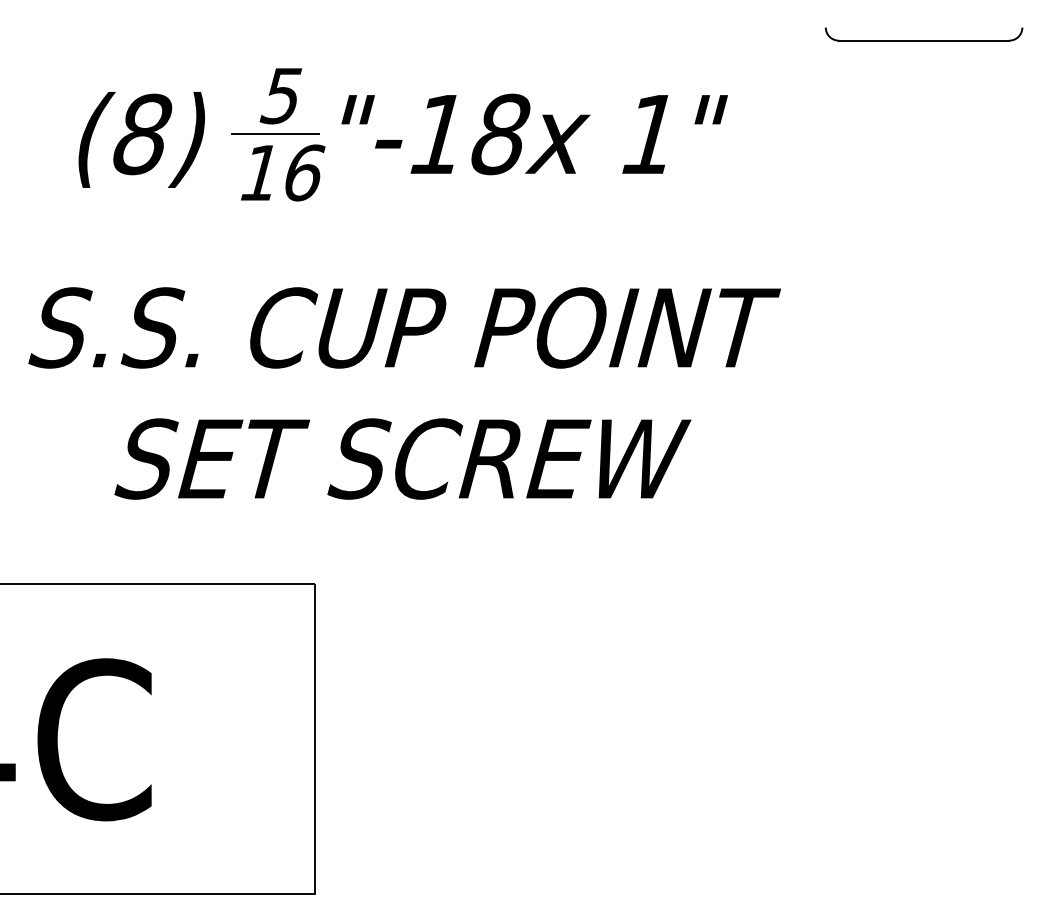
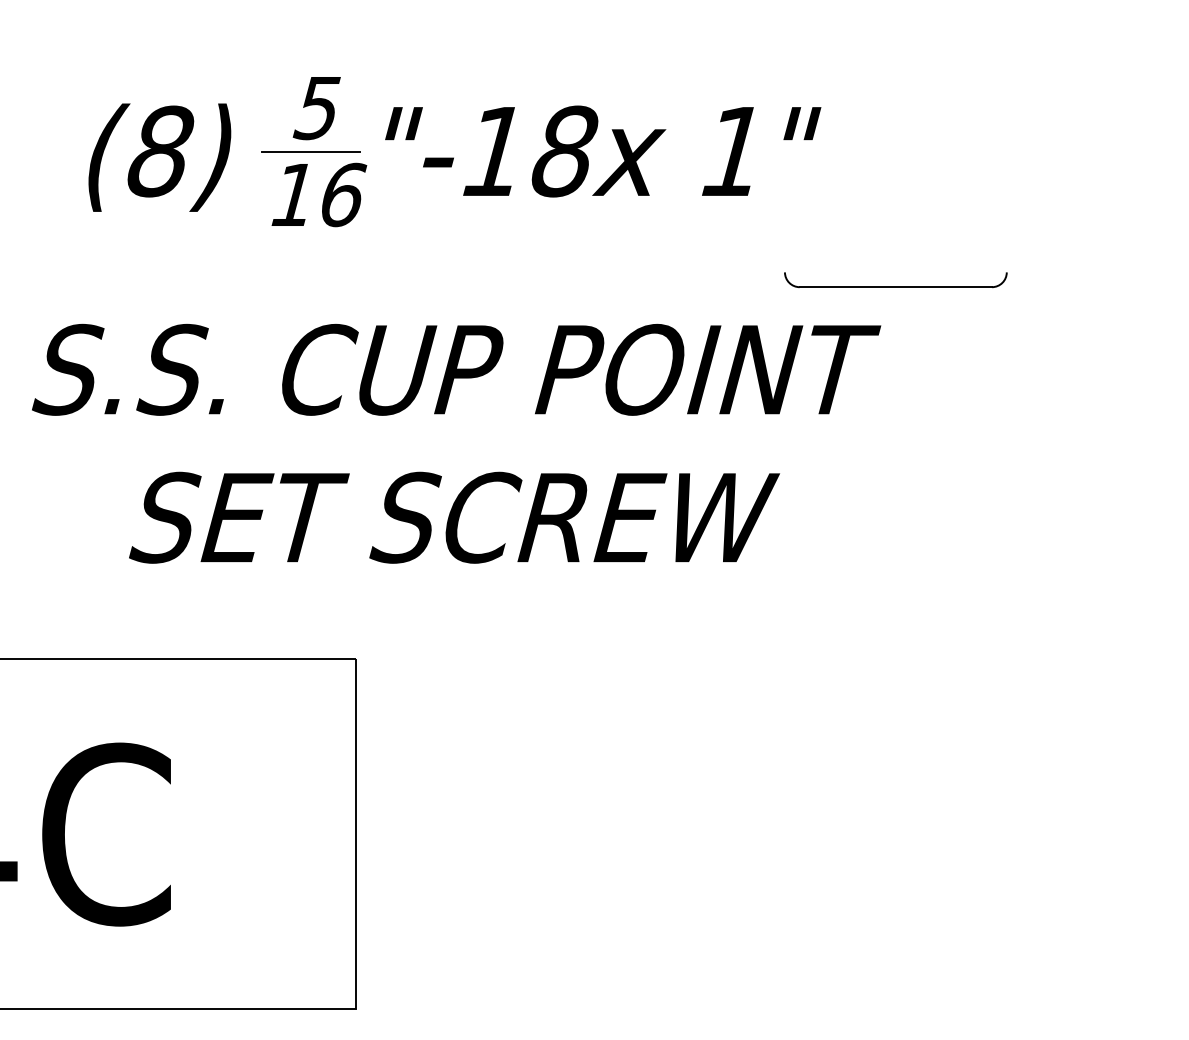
part: (923, 34) -> (895, 280), moved

